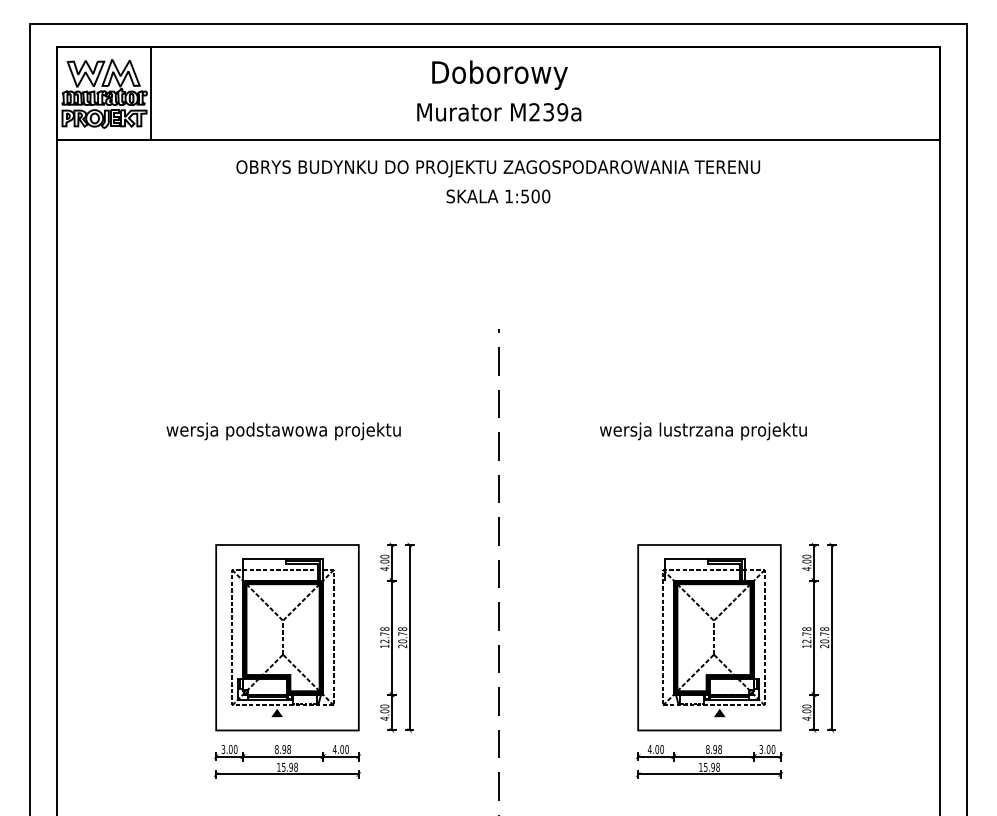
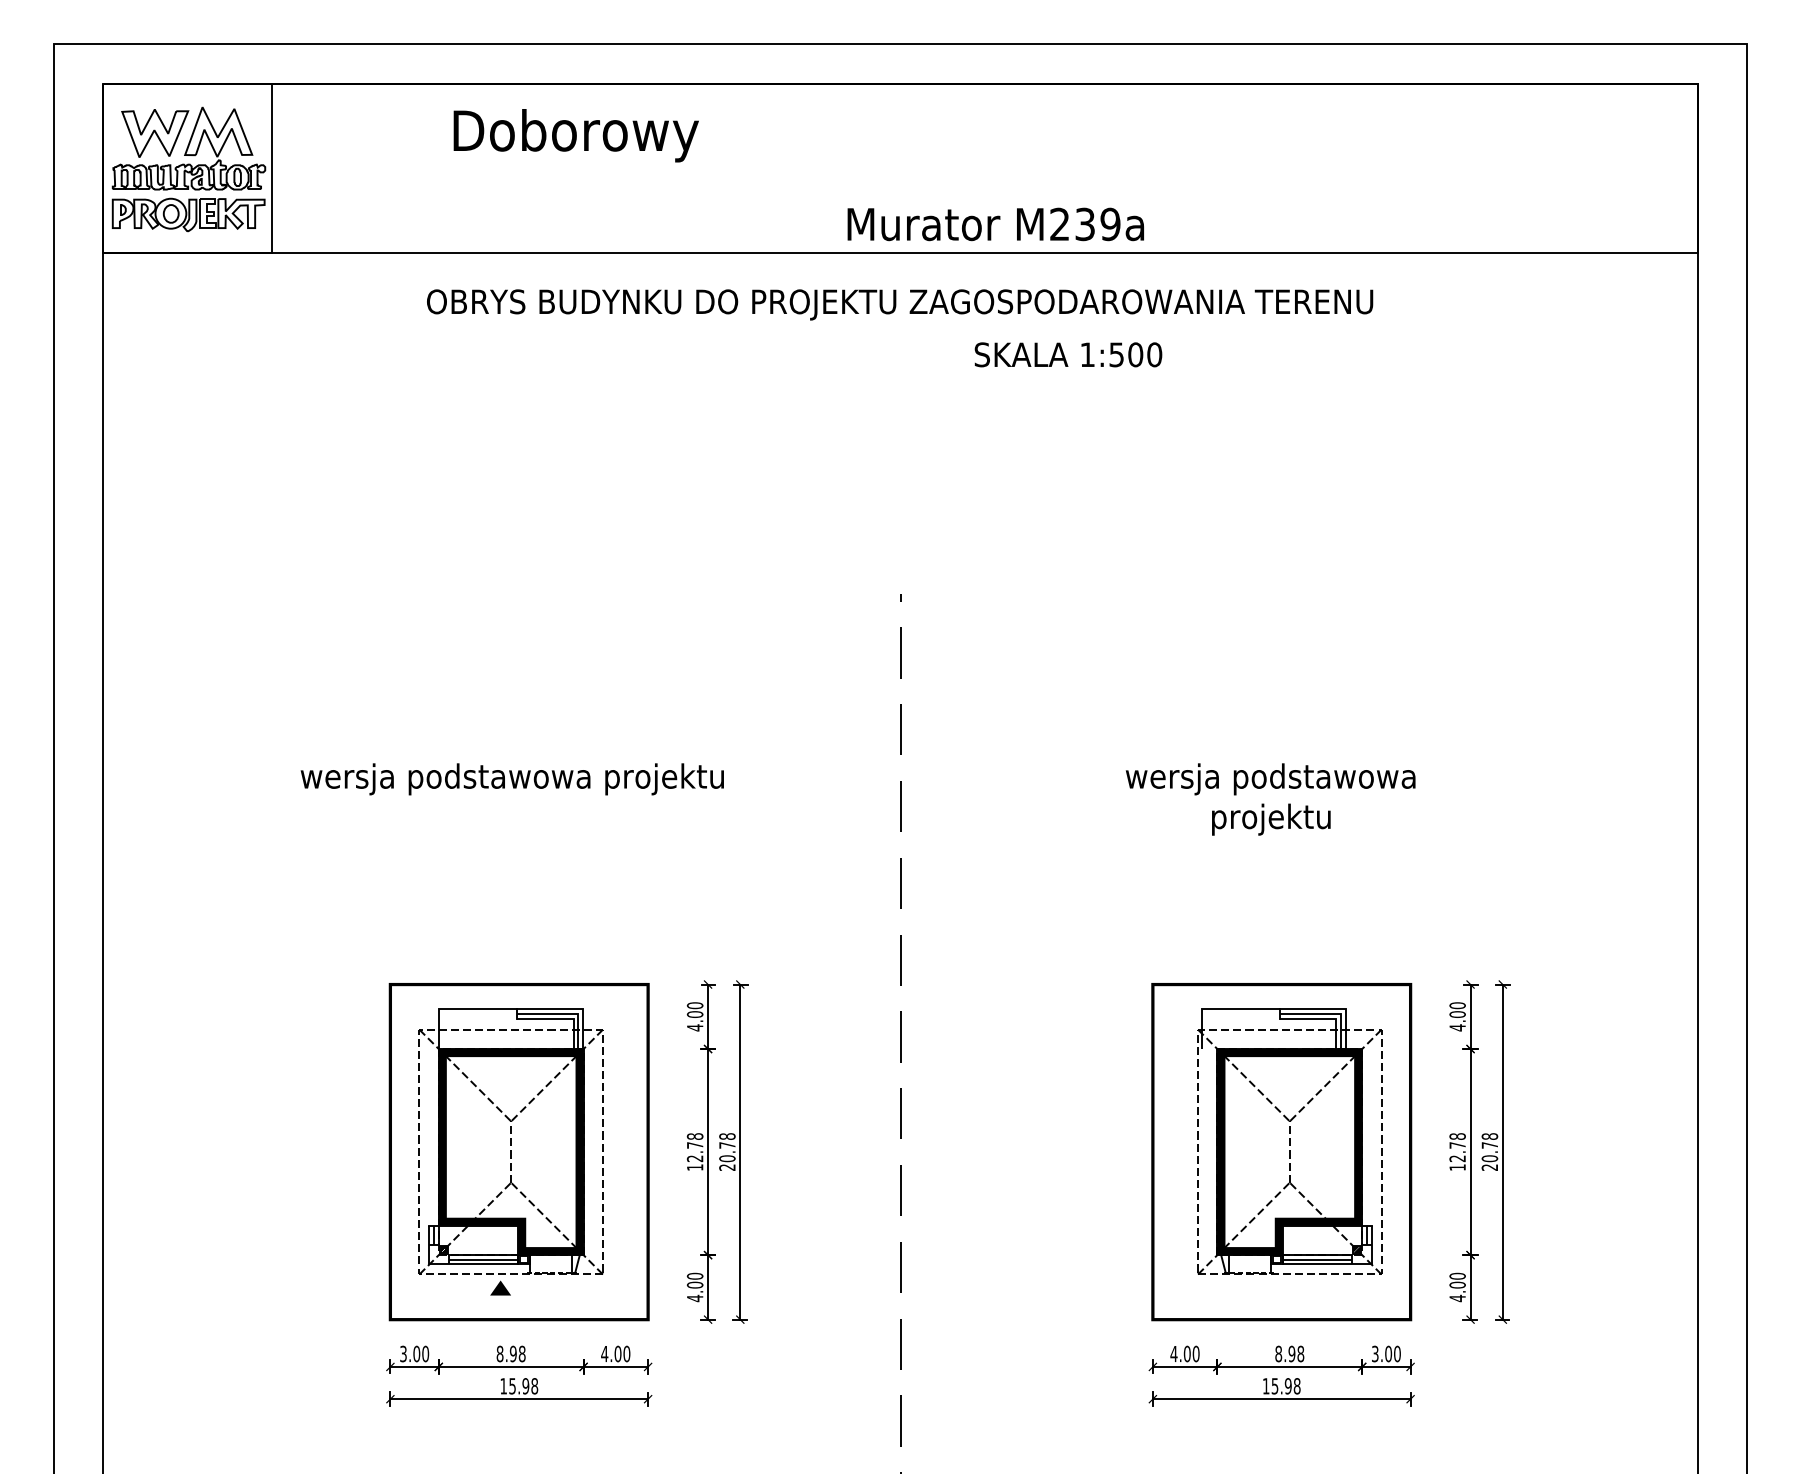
text: (499, 74) -> (575, 134), moved
text: (499, 112) -> (996, 224), moved
text: (498, 196) -> (1068, 354), moved
text: (703, 442) -> (1270, 799), wersja lustrzana projektu -> wersja podstawowa projektu
fill: (719, 712) -> (1299, 1287), removed

